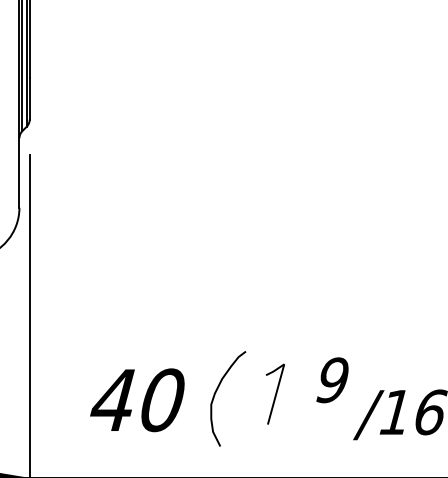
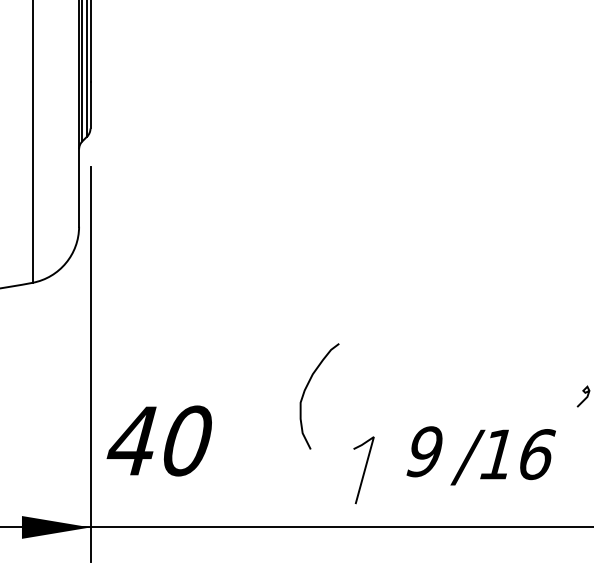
text: (332, 380) -> (424, 451), moved
curve: (216, 392) -> (306, 389), moved
line: (274, 394) -> (363, 470), moved
text: (136, 399) -> (158, 440), moved

